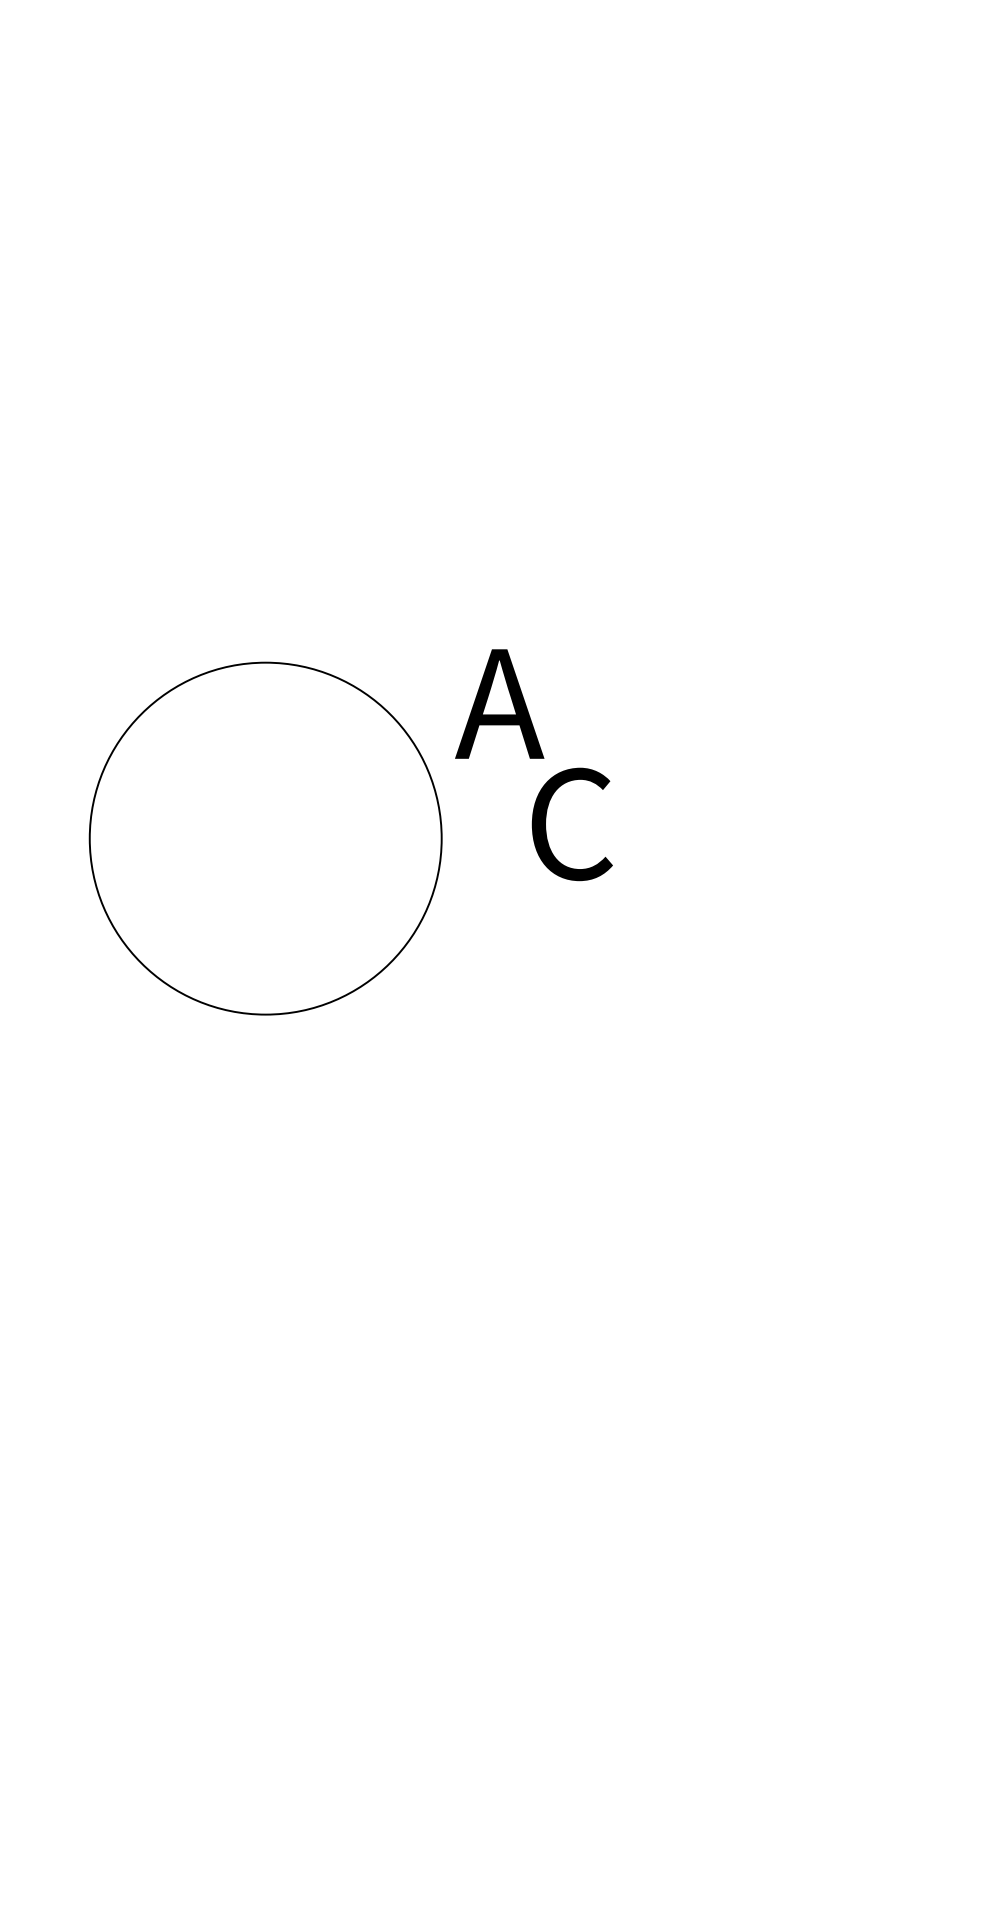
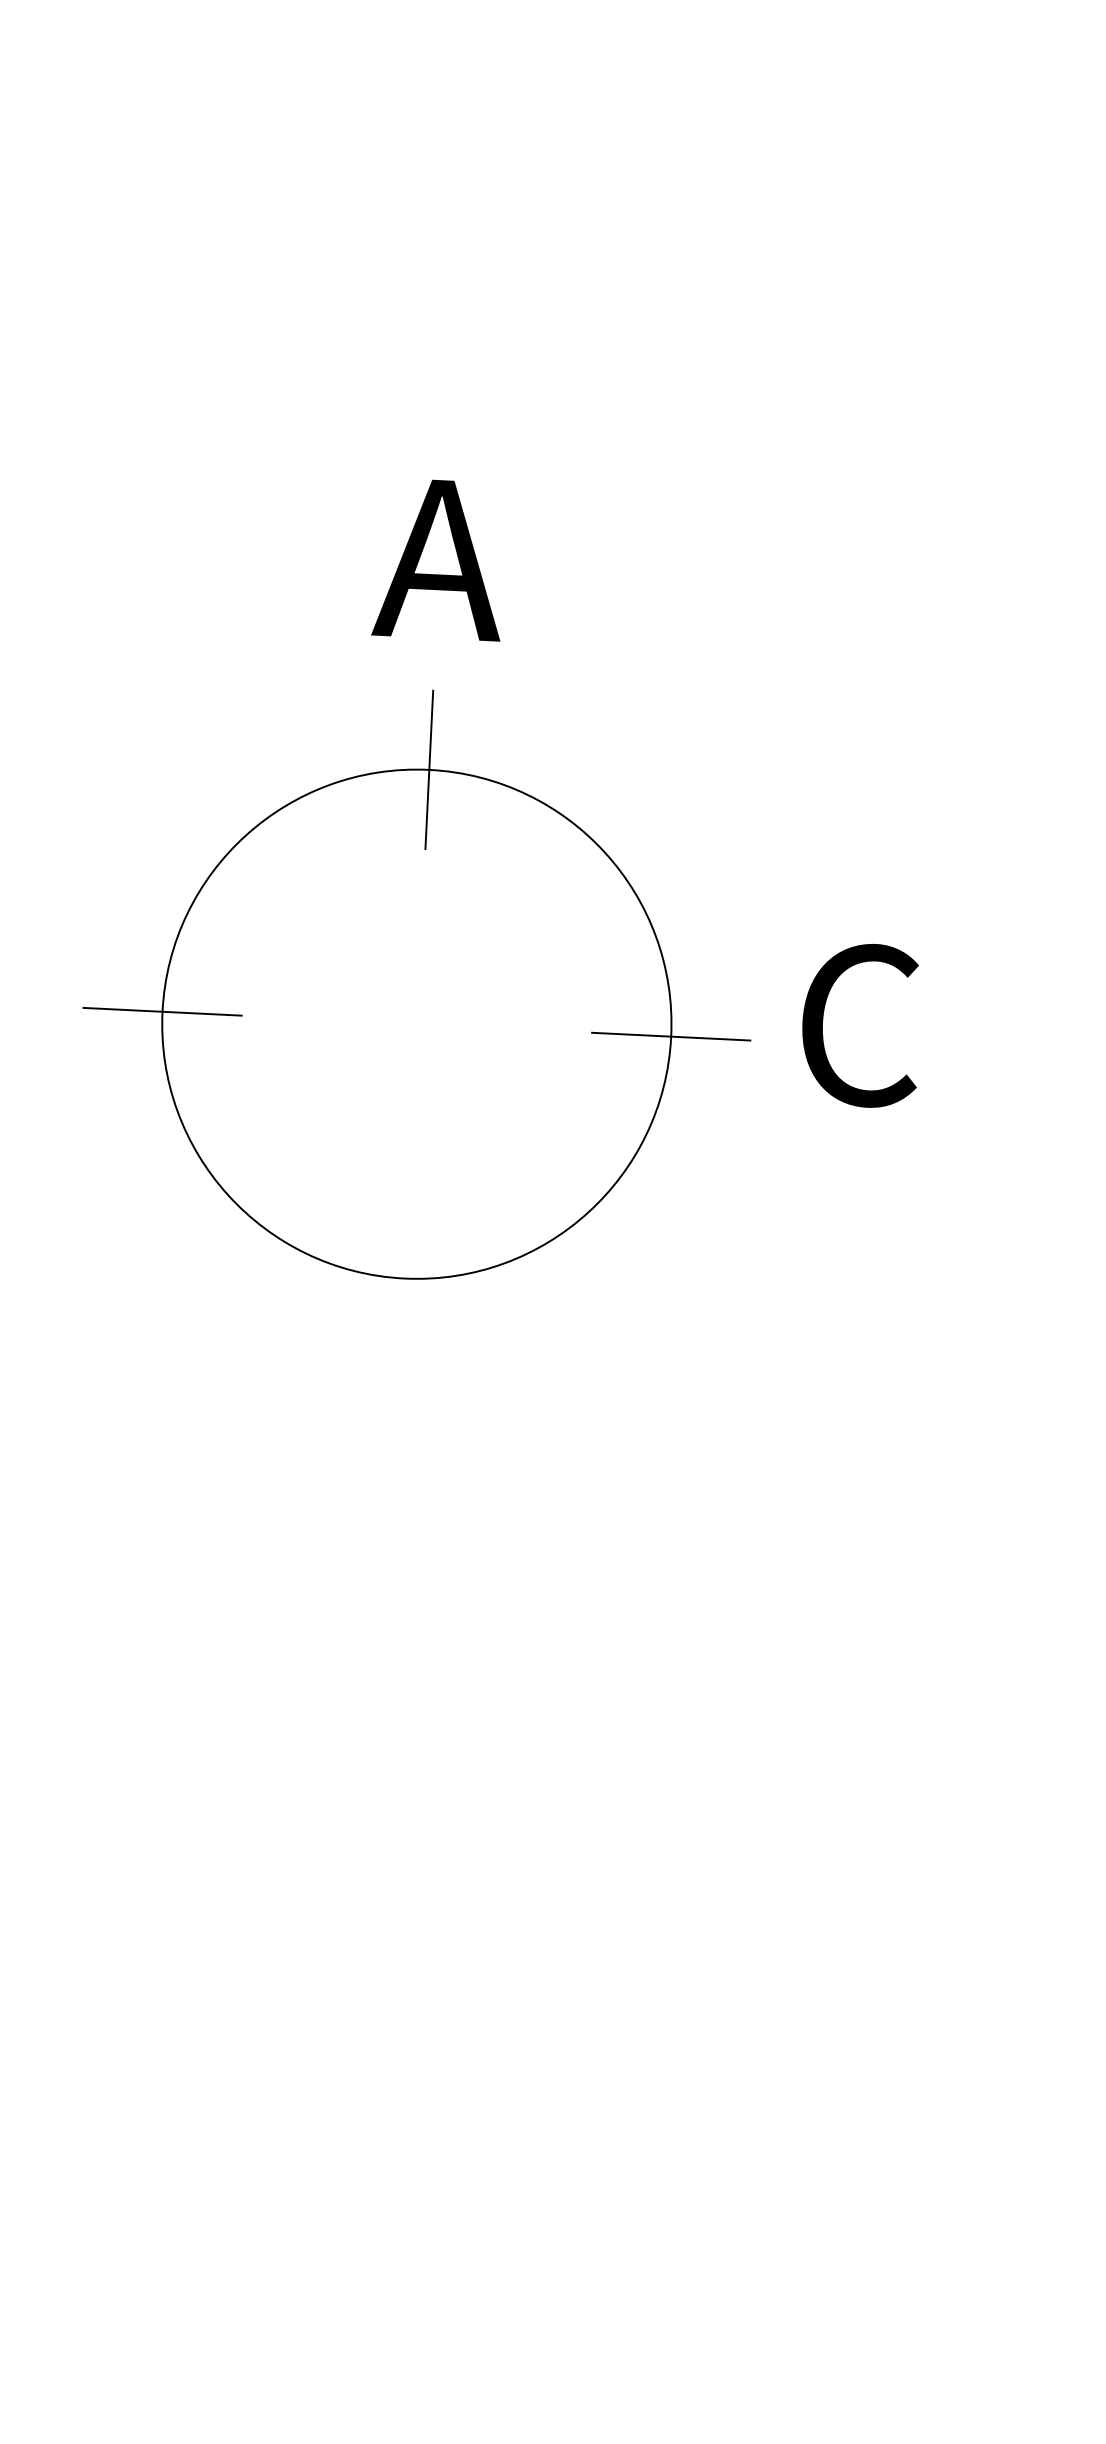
line: (265, 662) -> (428, 769), added
text: (499, 703) -> (439, 558), moved
line: (89, 838) -> (162, 1011), added
line: (441, 838) -> (670, 1036), added

